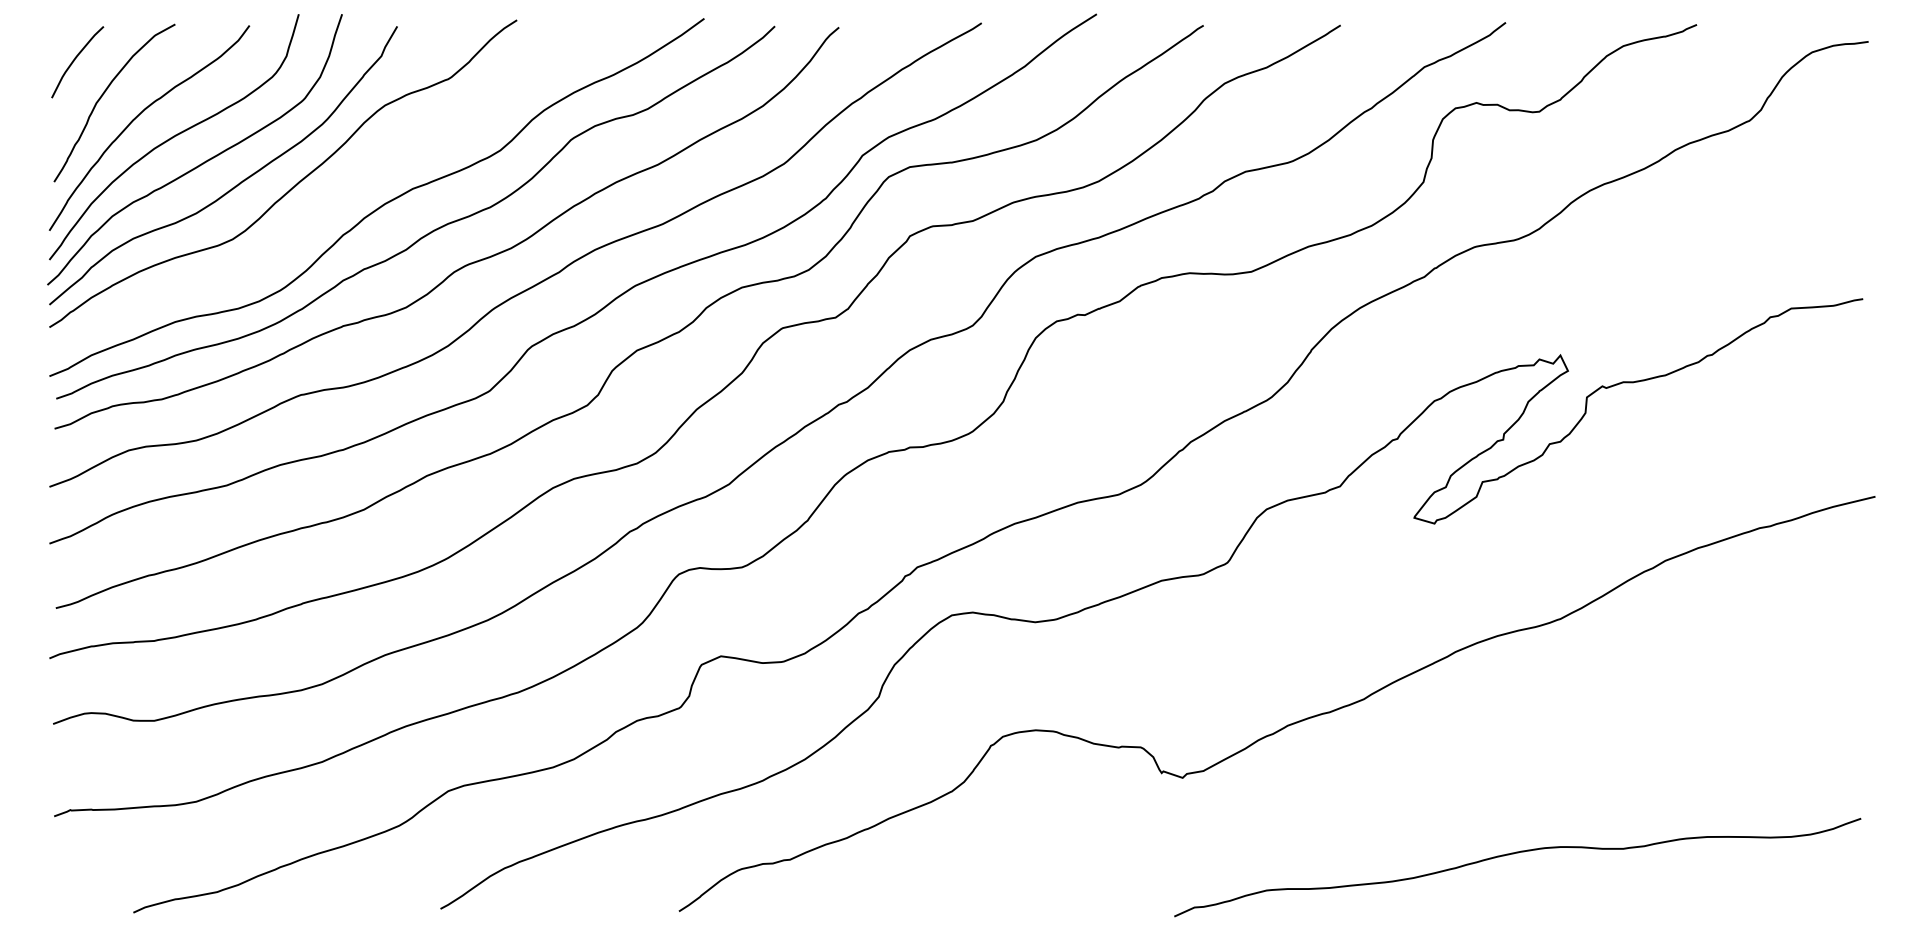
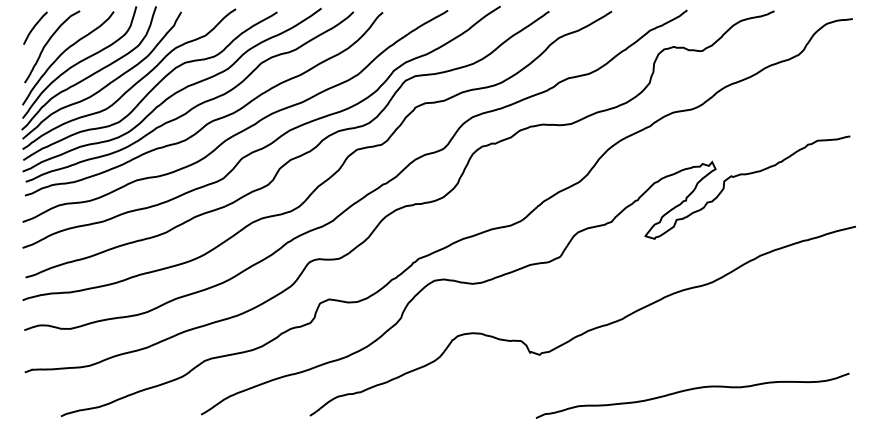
curve: (334, 191) -> (152, 87), added

